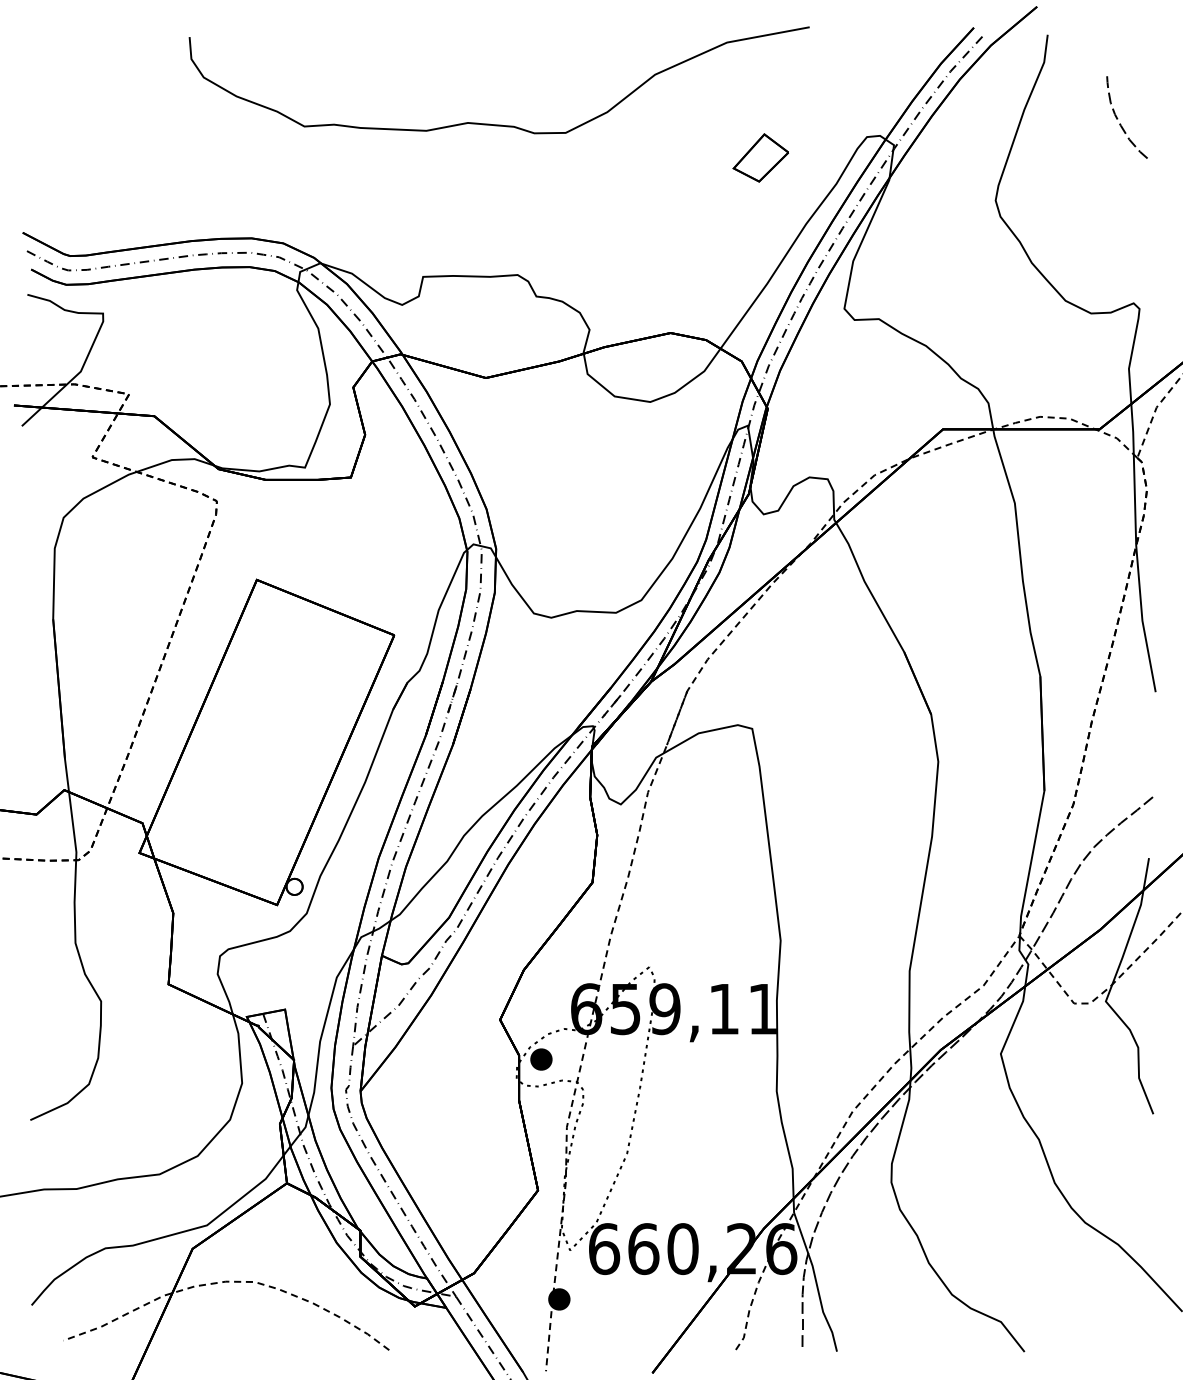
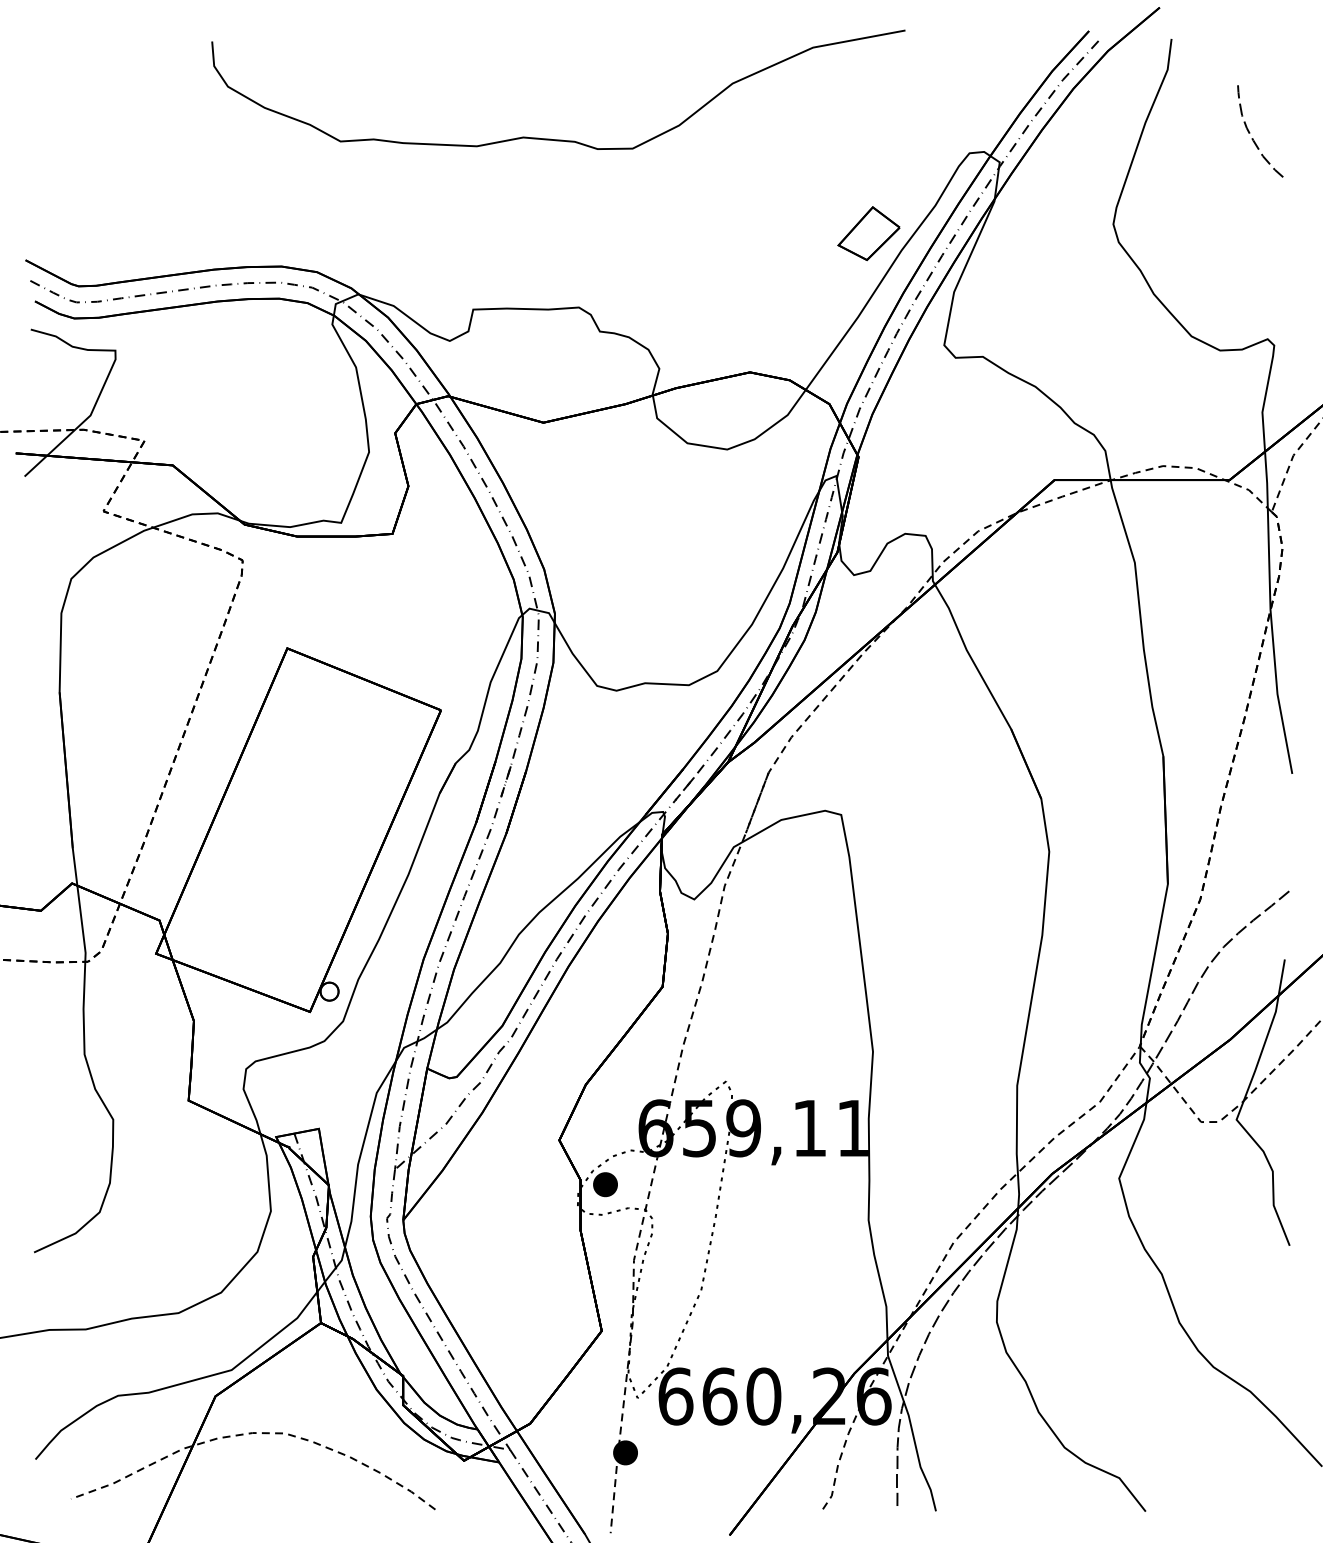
part: (760, 157) -> (868, 233), moved

